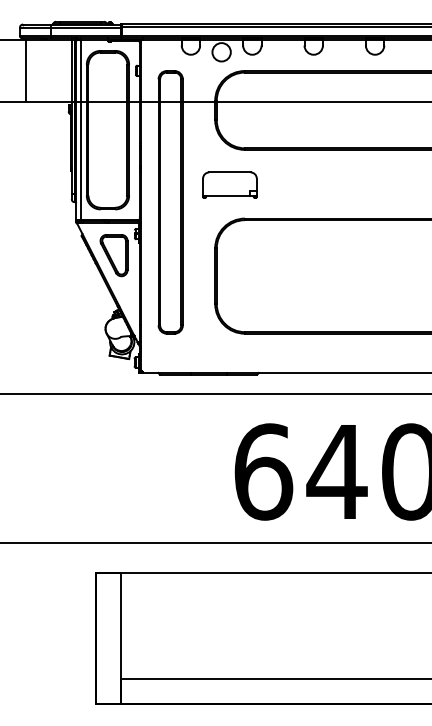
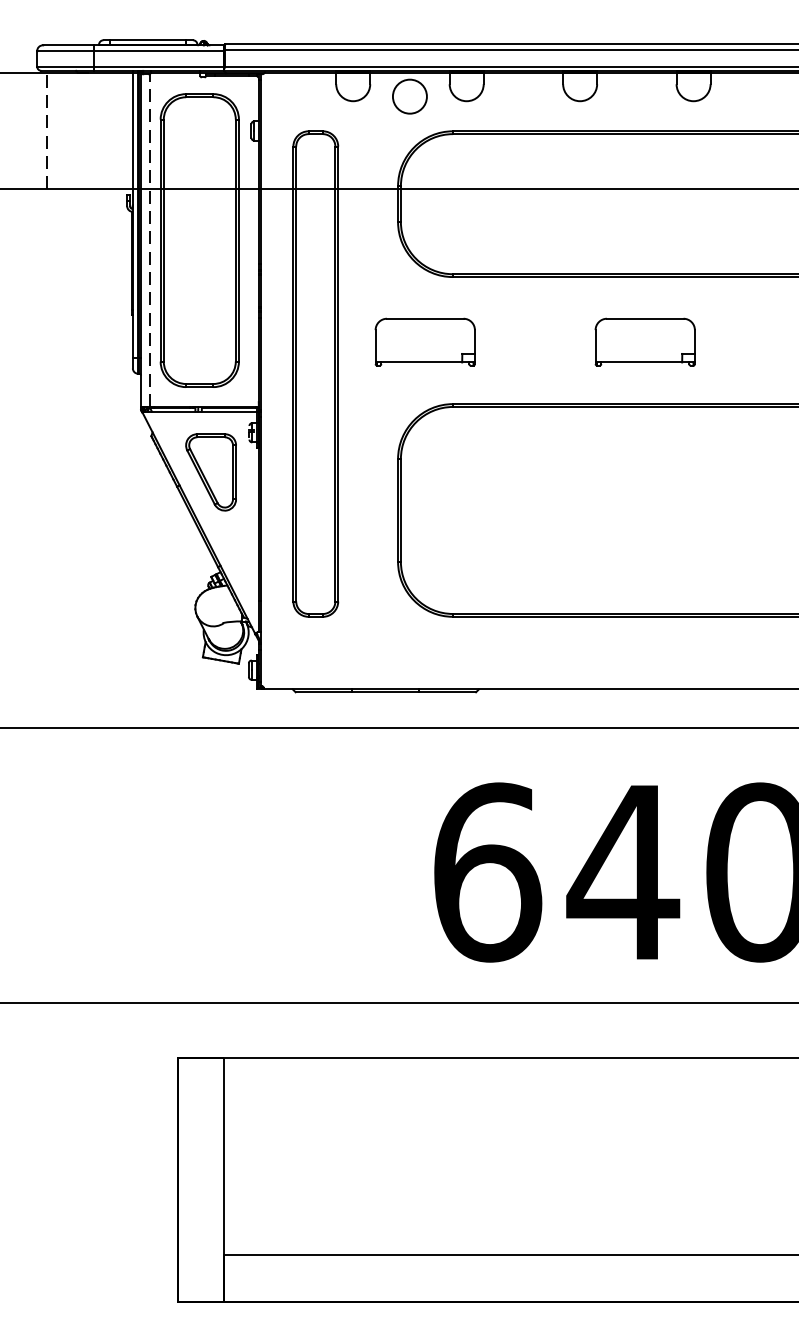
line: (25, 70) -> (47, 130), solid -> dashed
line: (80, 130) -> (149, 241), solid -> dashed
part: (348, 184) -> (644, 341), added

